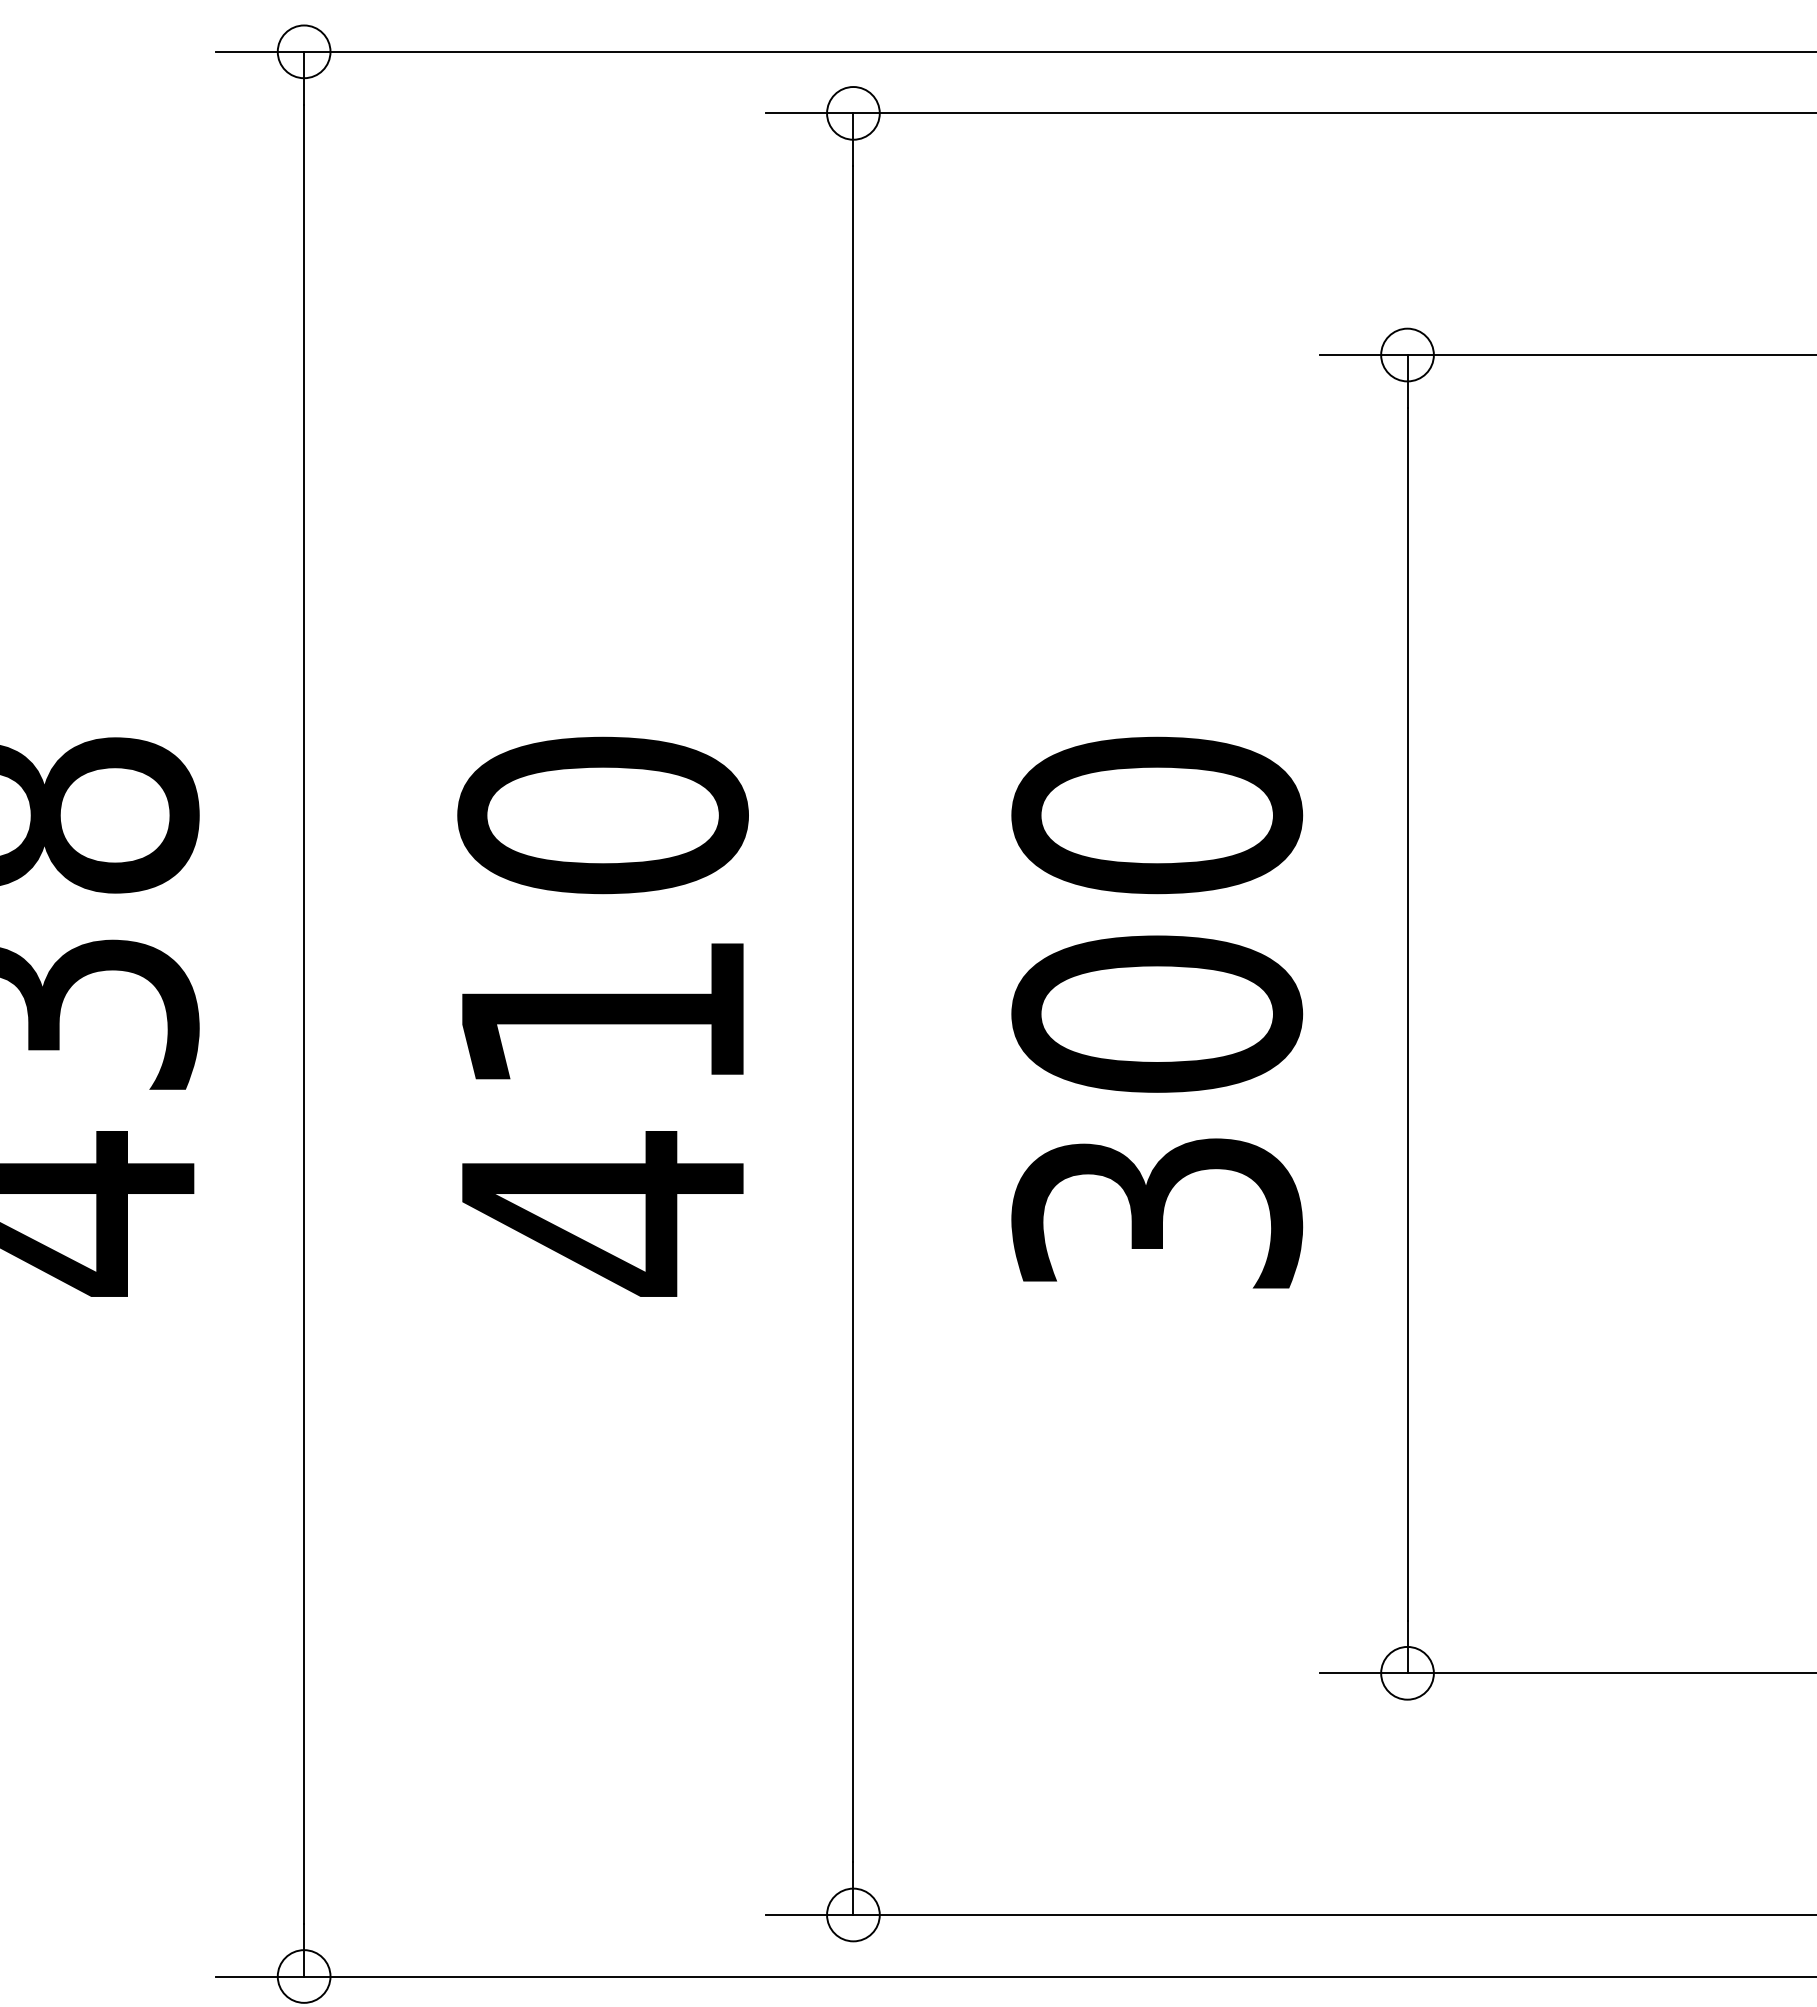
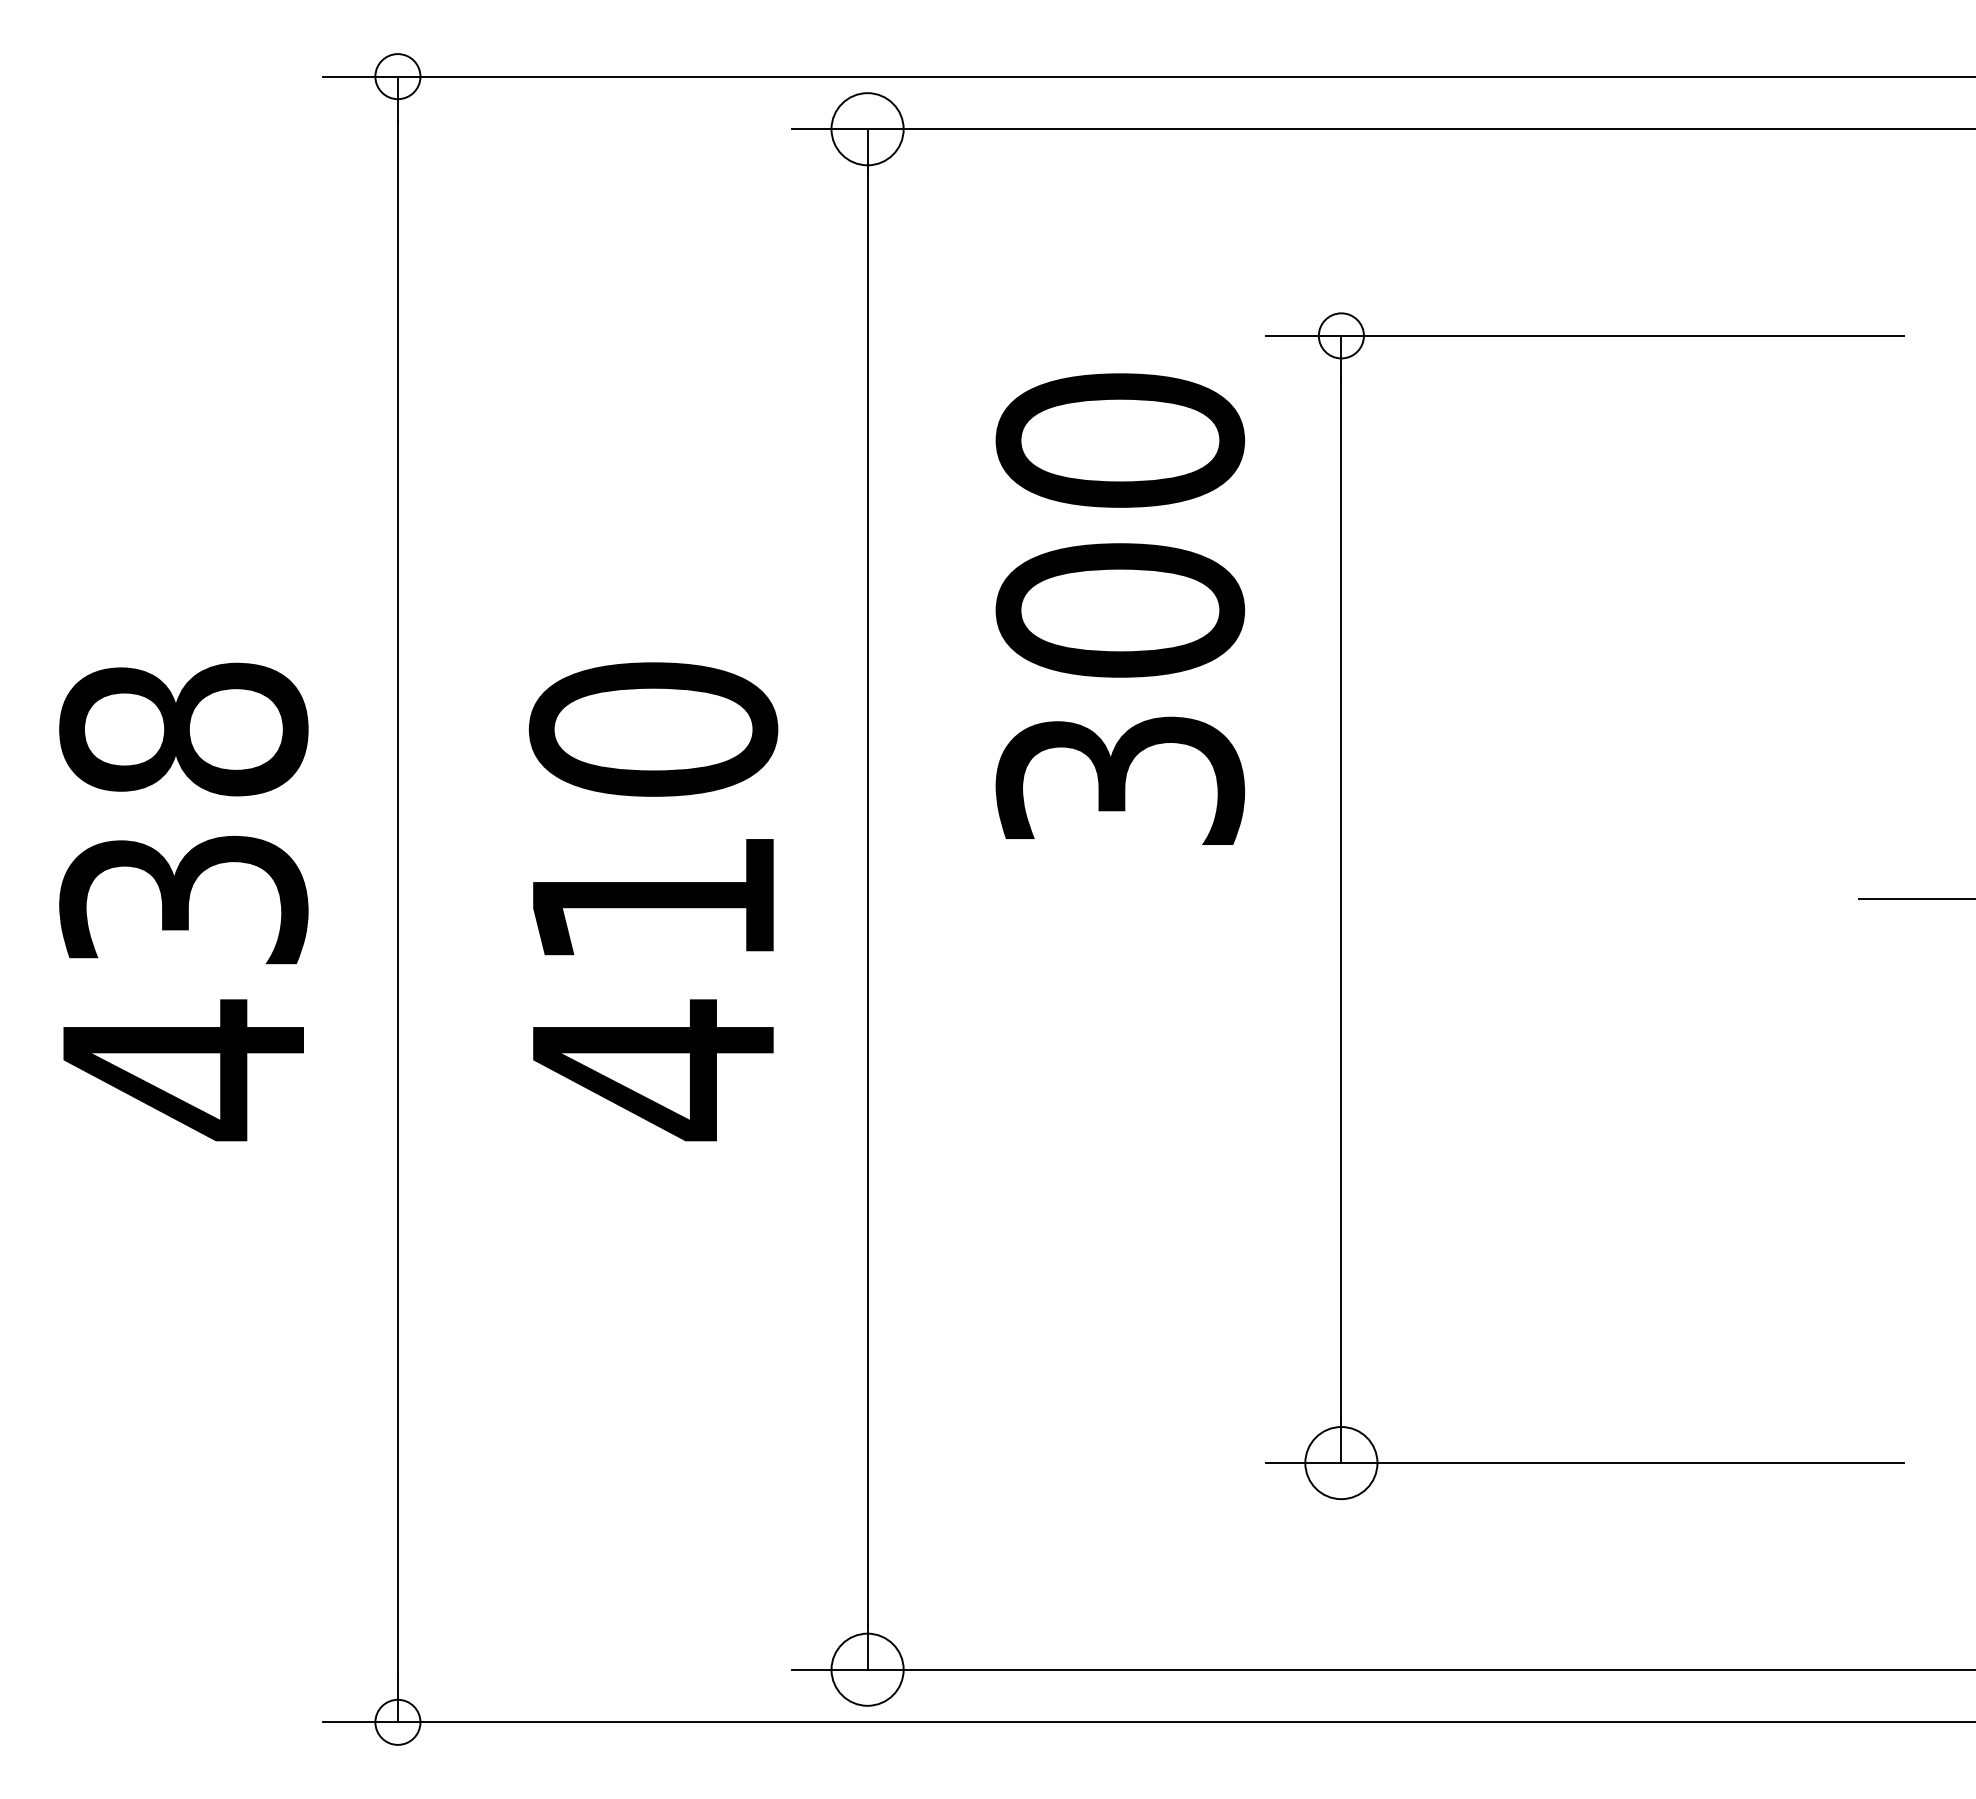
circle: (853, 112) -> (867, 128), size x1.6
text: (1157, 1011) -> (1120, 608), moved
circle: (1406, 1672) -> (1340, 1462), size x1.6
circle: (853, 1914) -> (867, 1669), size x1.6

